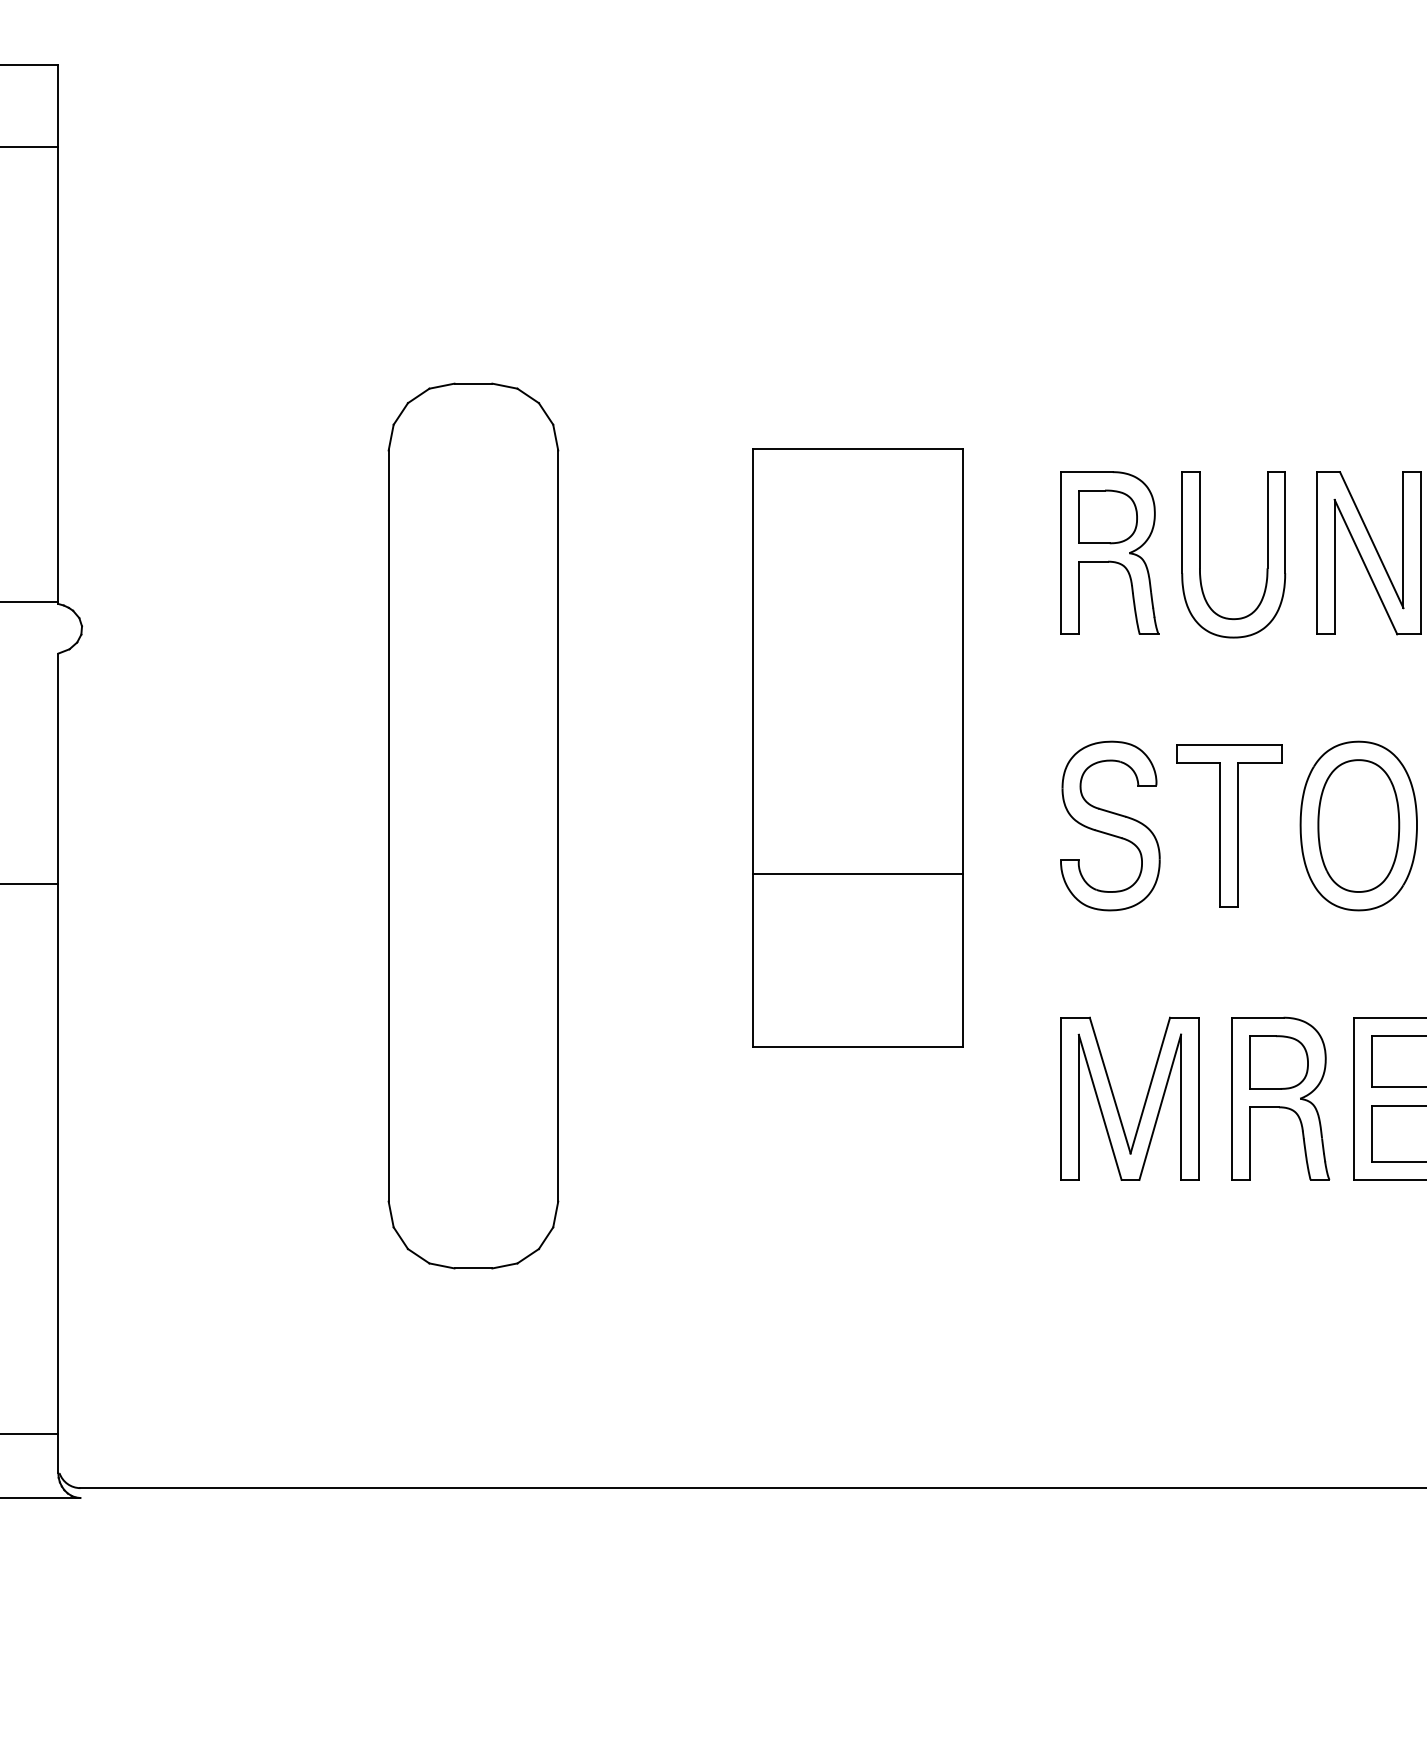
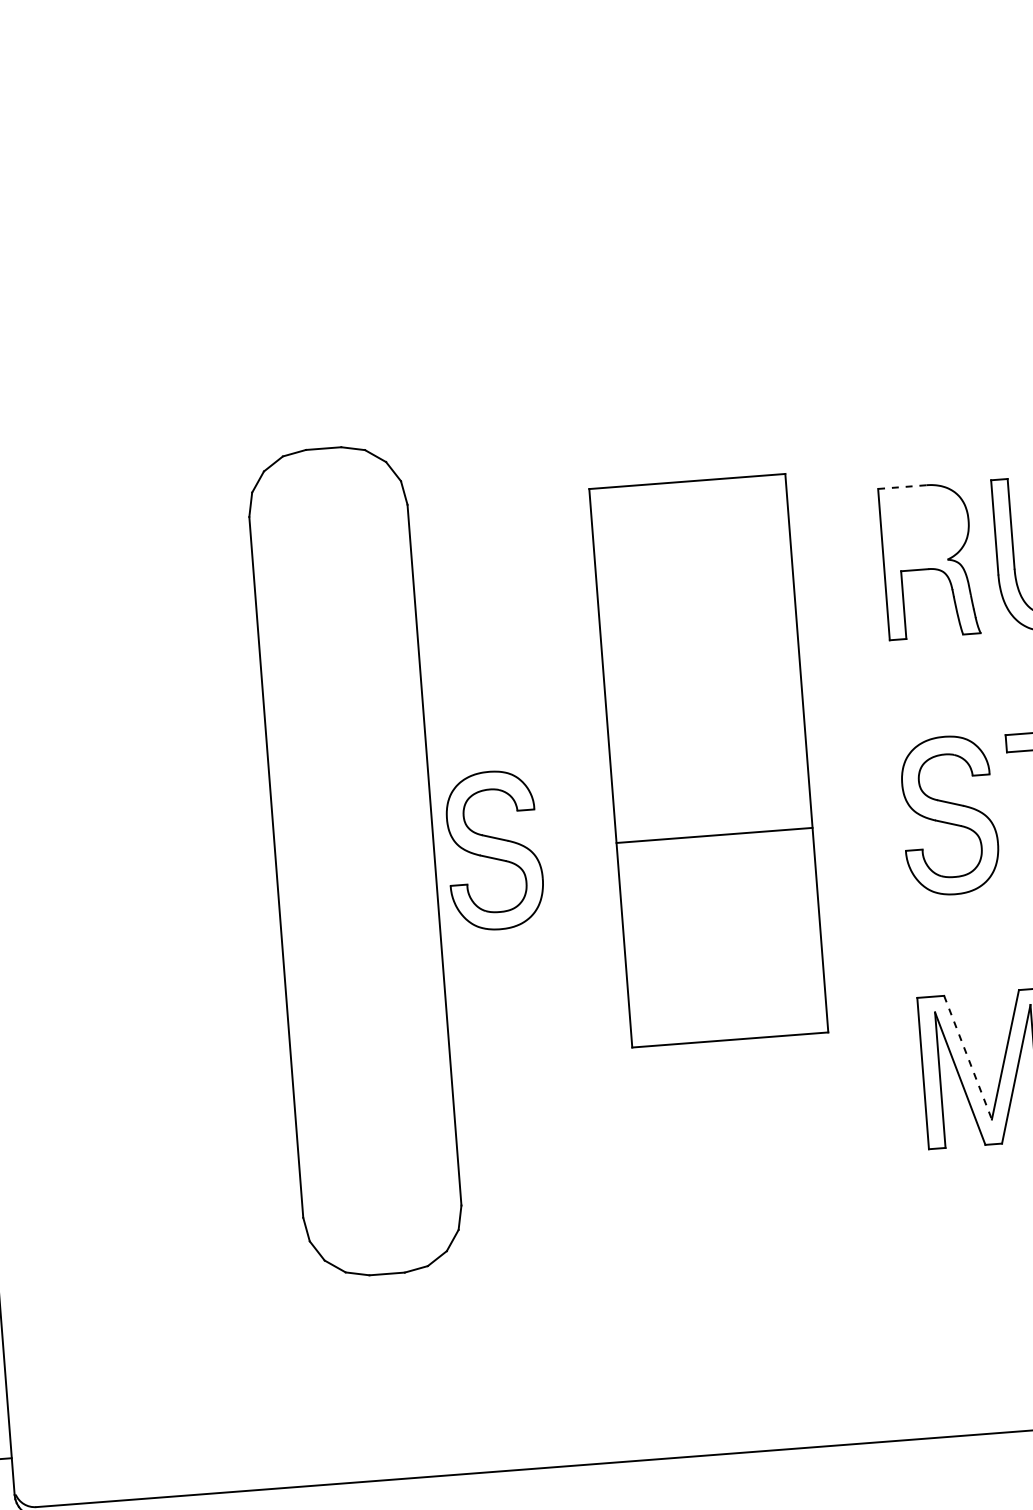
line: (1086, 472) -> (901, 487), solid -> dashed
part: (1107, 516) -> (924, 526), removed
part: (622, 825) -> (494, 850), added
line: (858, 873) -> (714, 834), moved
line: (1110, 1085) -> (968, 1057), solid -> dashed

